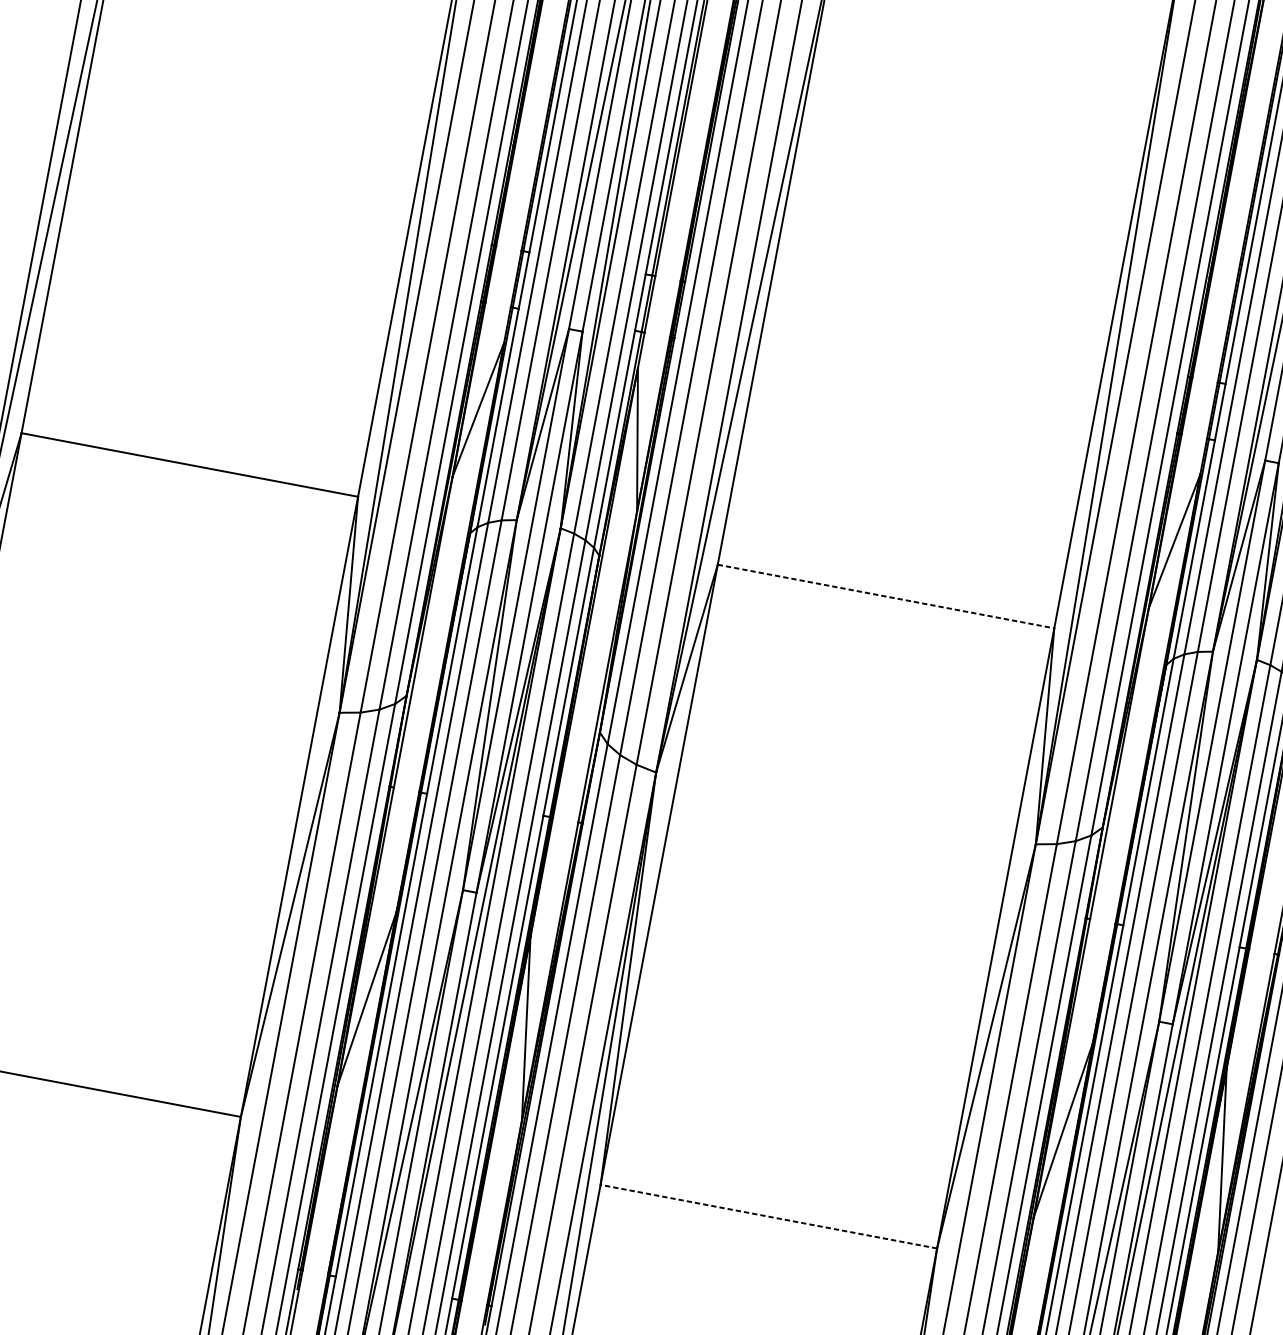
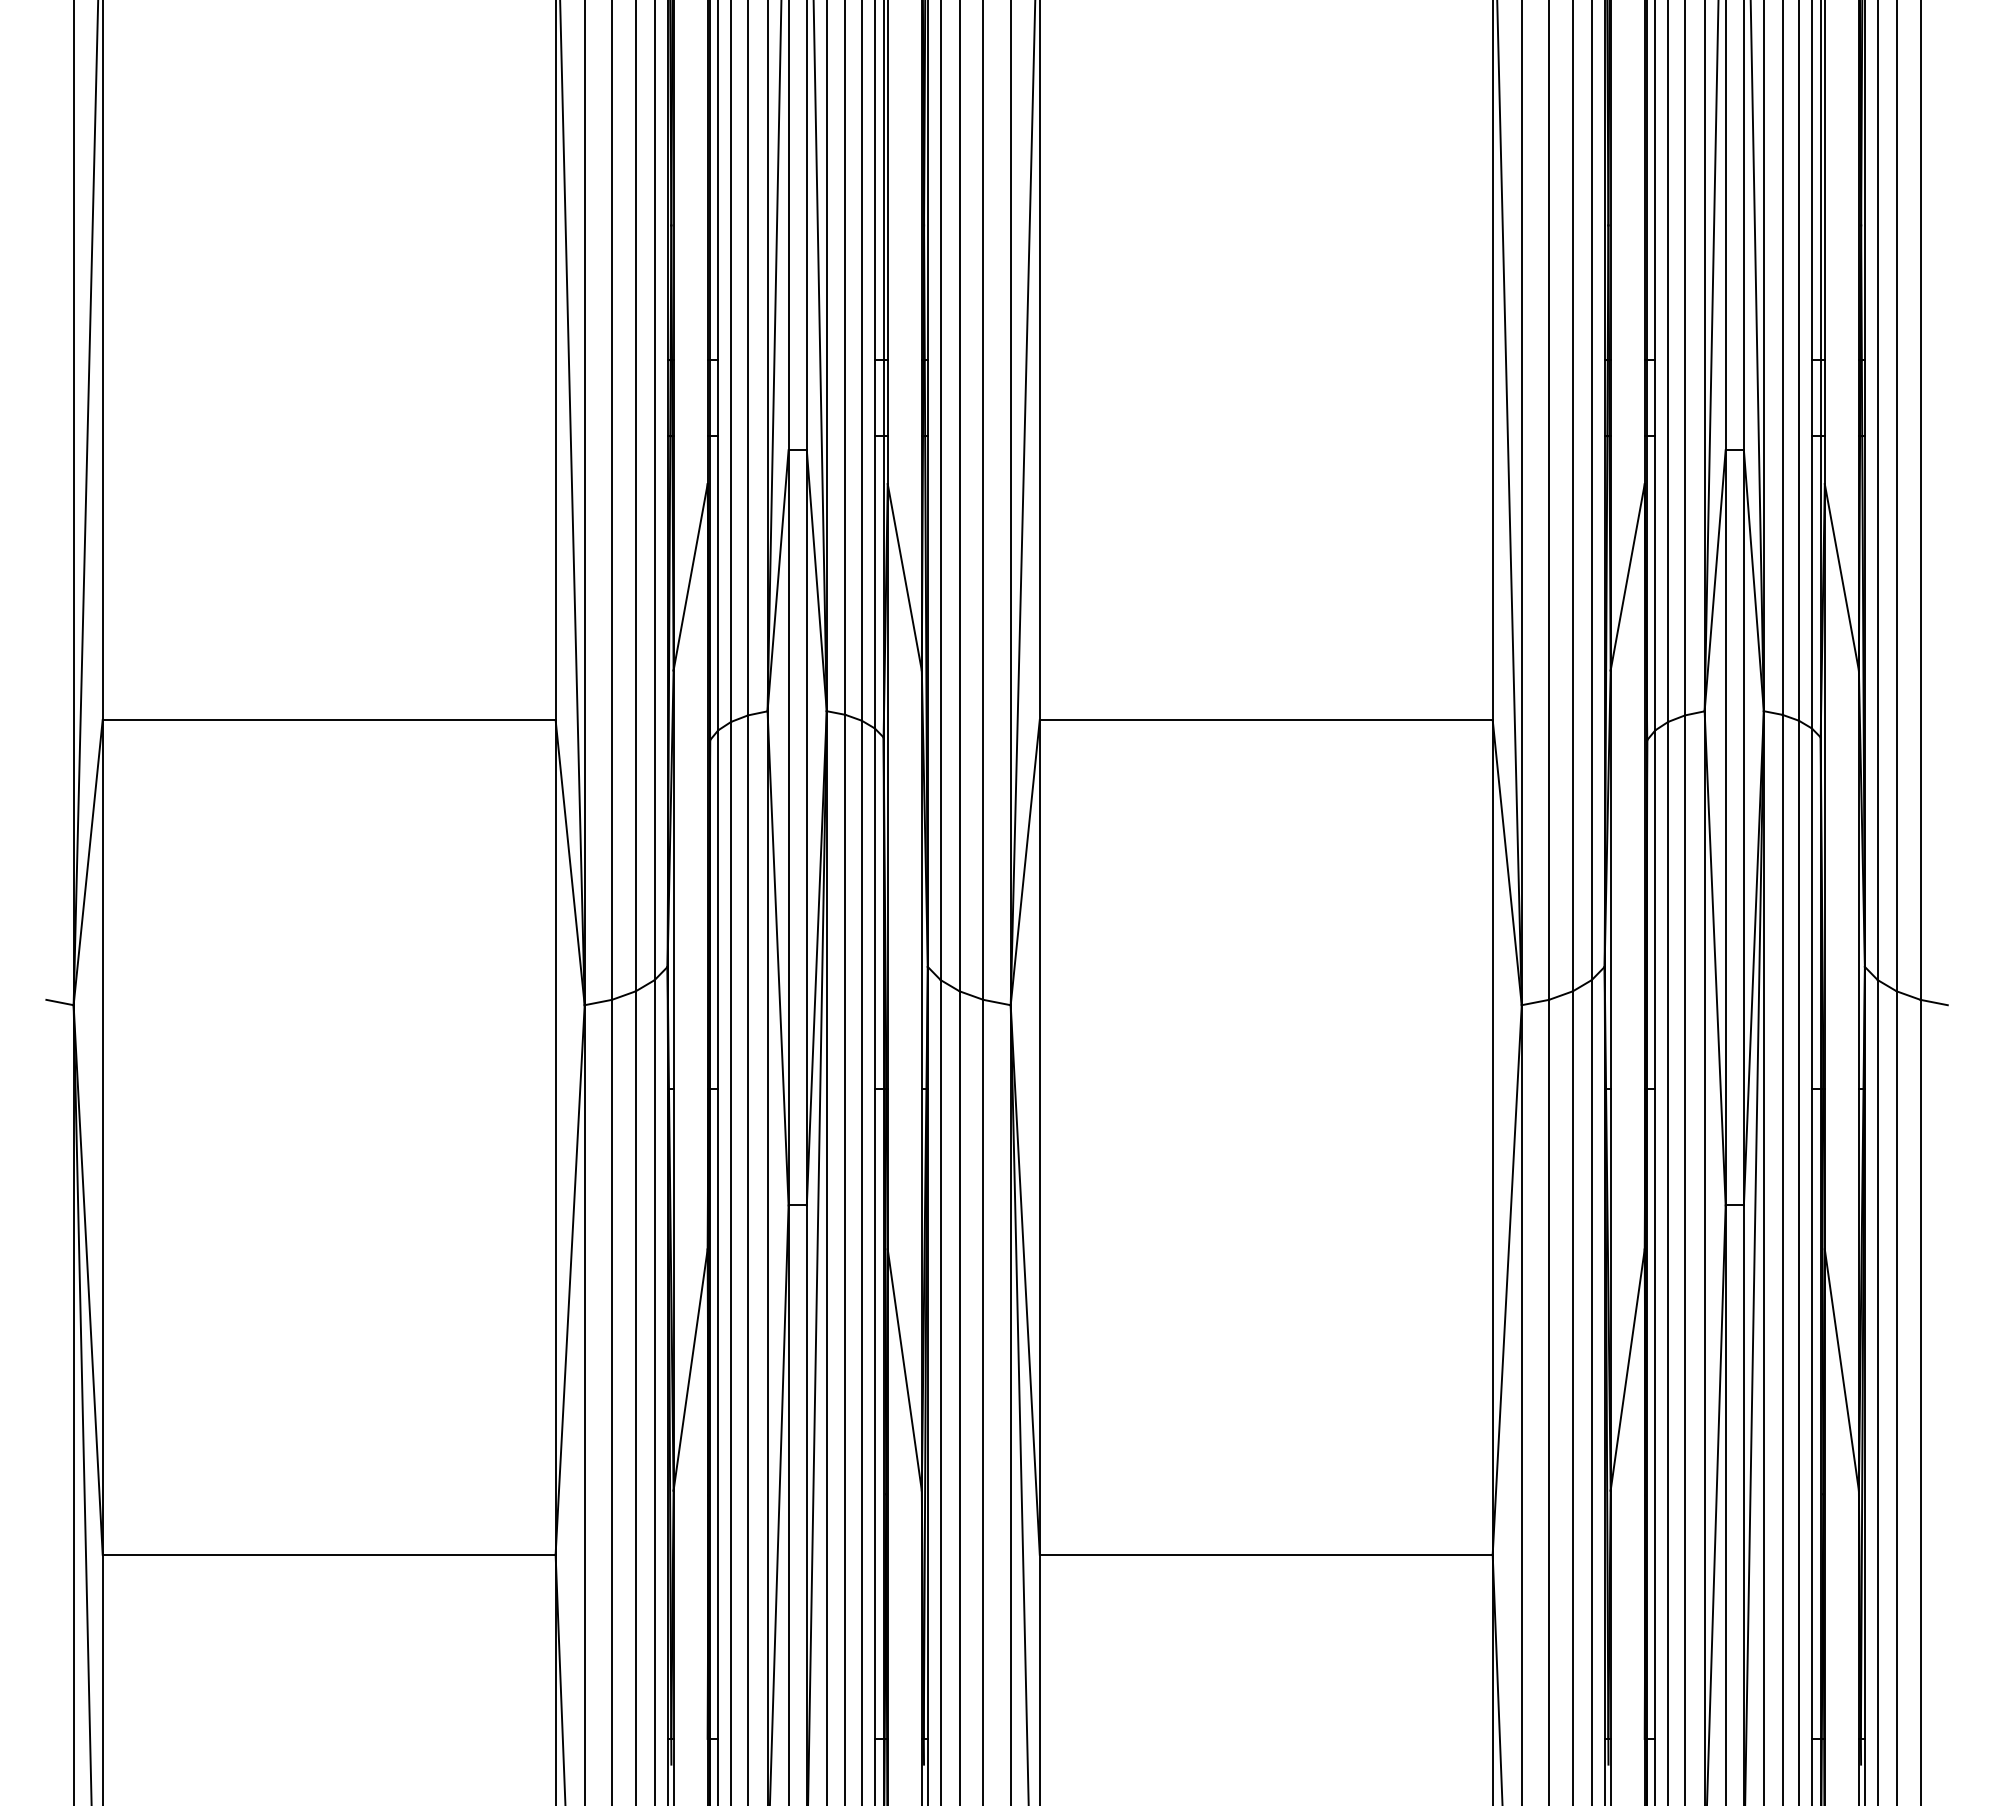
line: (886, 596) -> (1266, 719), dashed -> solid
line: (768, 1216) -> (1265, 1554), dashed -> solid

